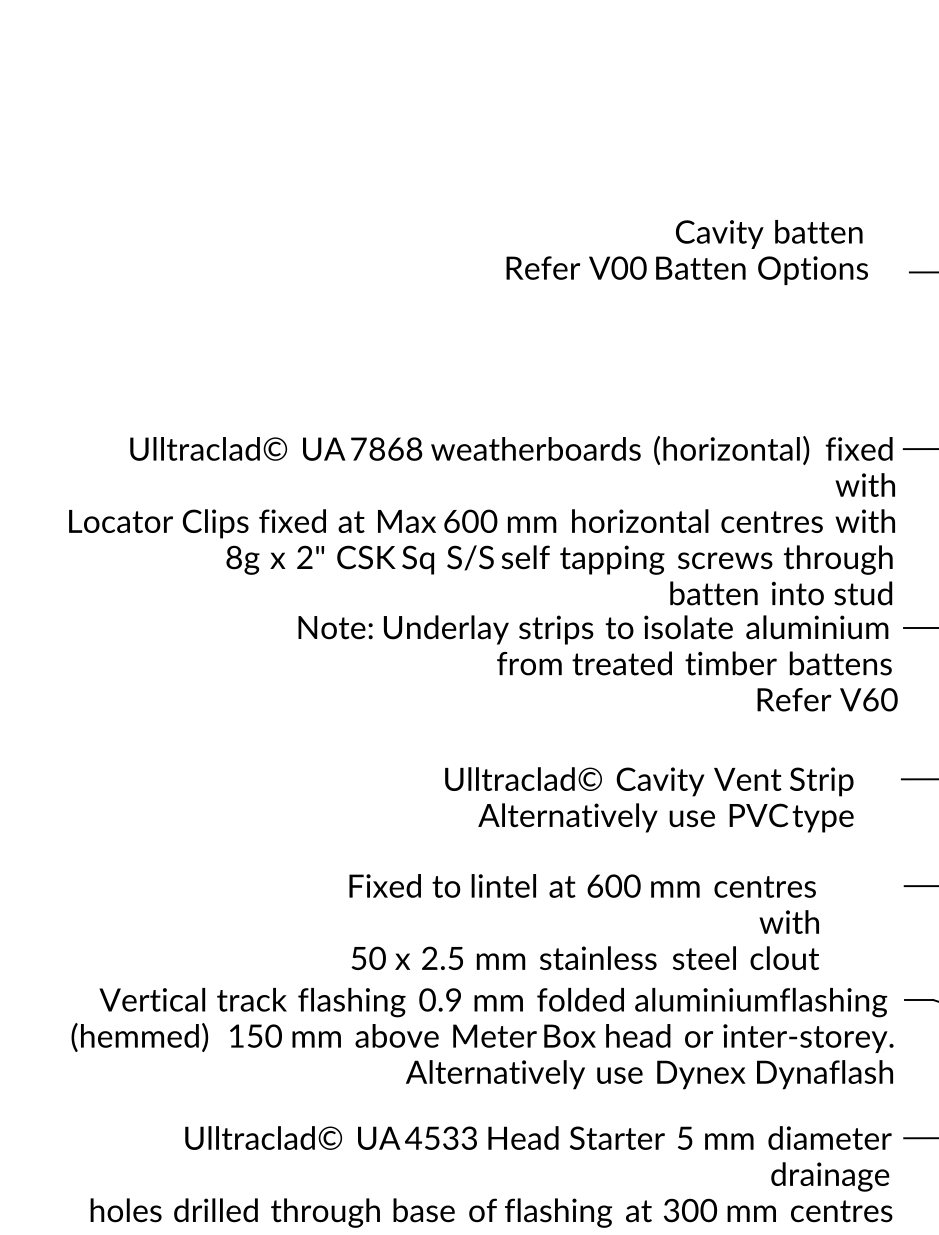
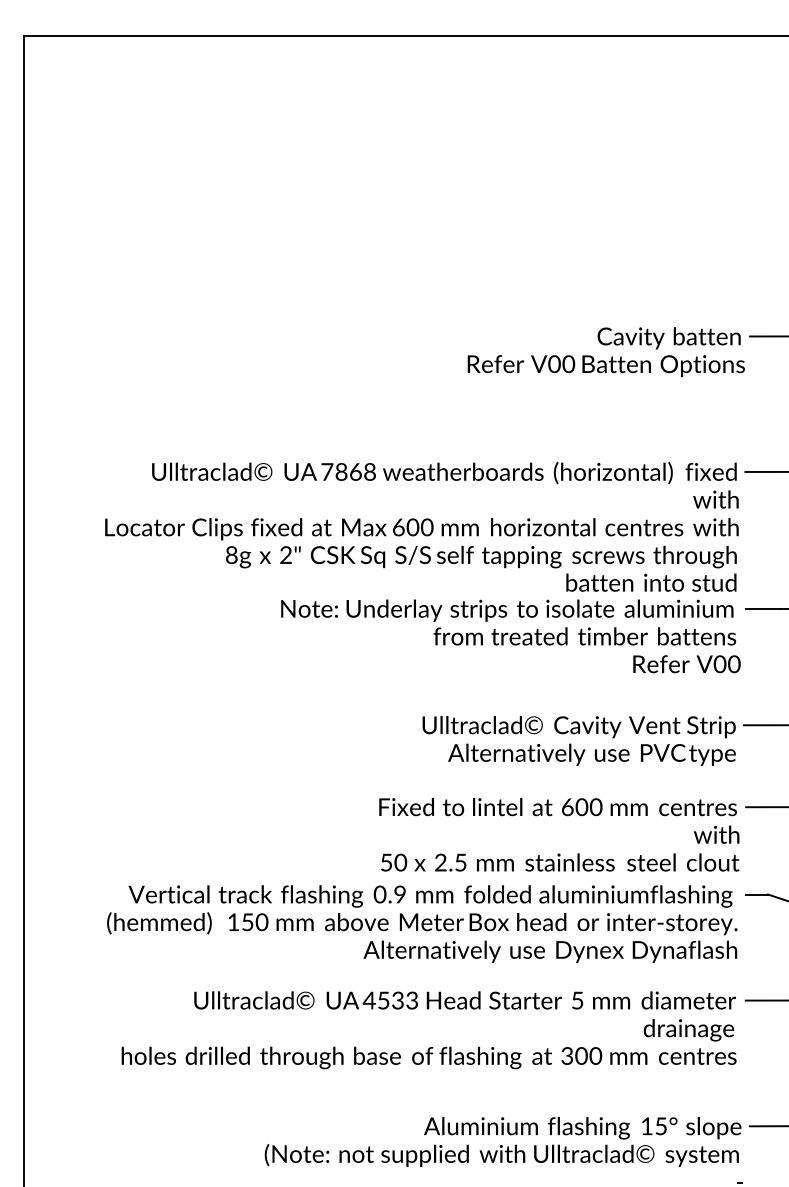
text: (686, 252) -> (605, 352), moved
text: (870, 698) -> (719, 663), V60 -> V00
text: (648, 799) -> (578, 740), moved
text: (584, 921) -> (559, 834), moved

